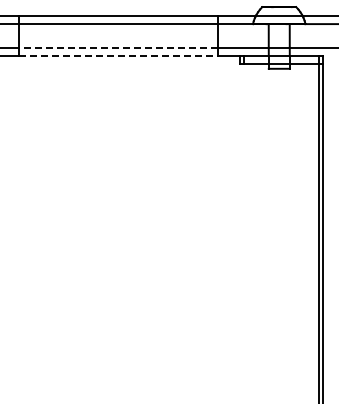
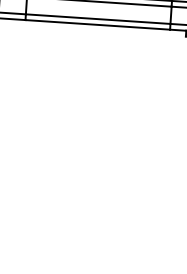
line: (117, 47) -> (97, 18), dashed -> solid
line: (118, 55) -> (97, 24), dashed -> solid

